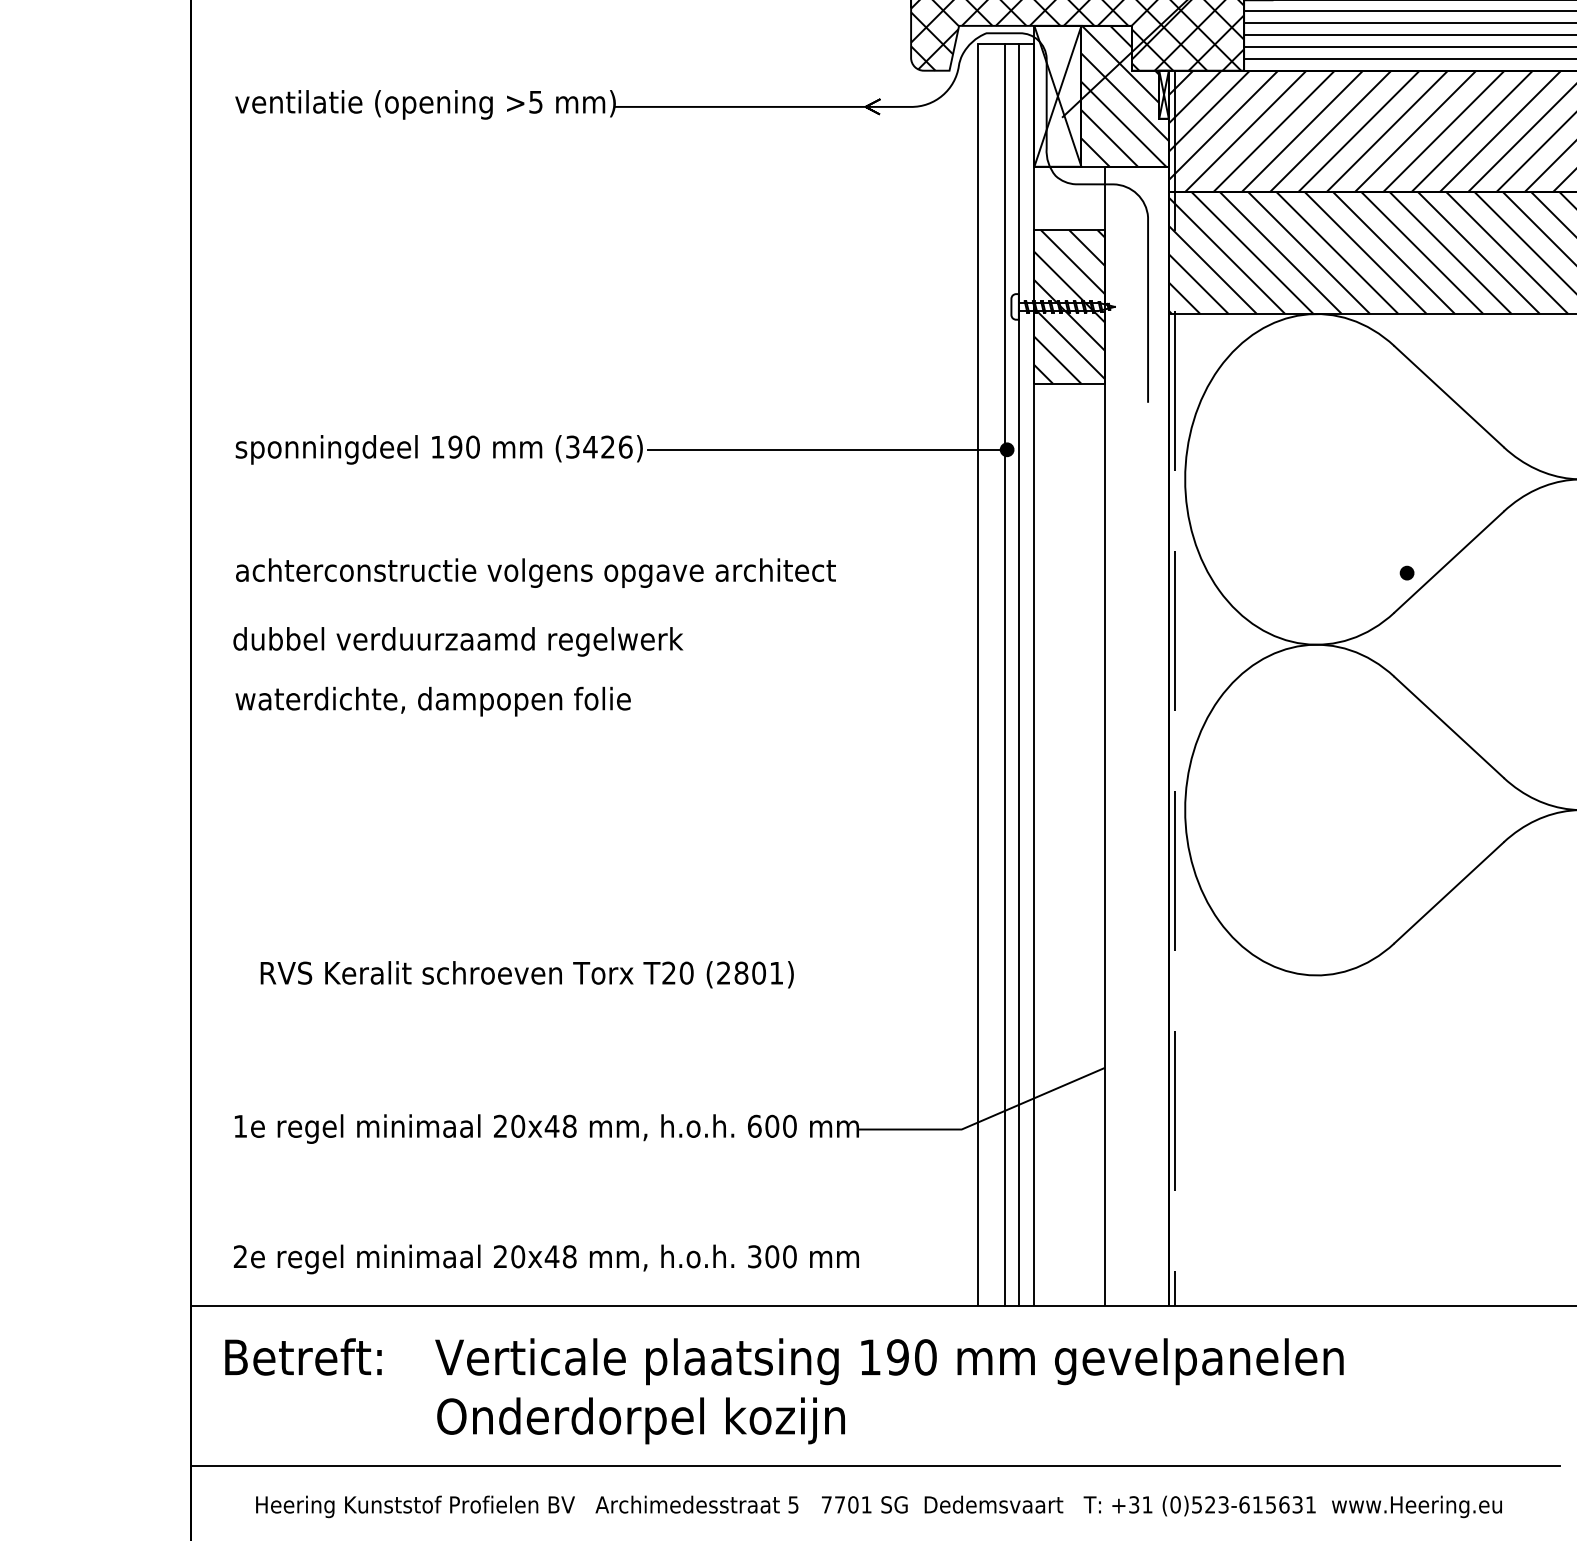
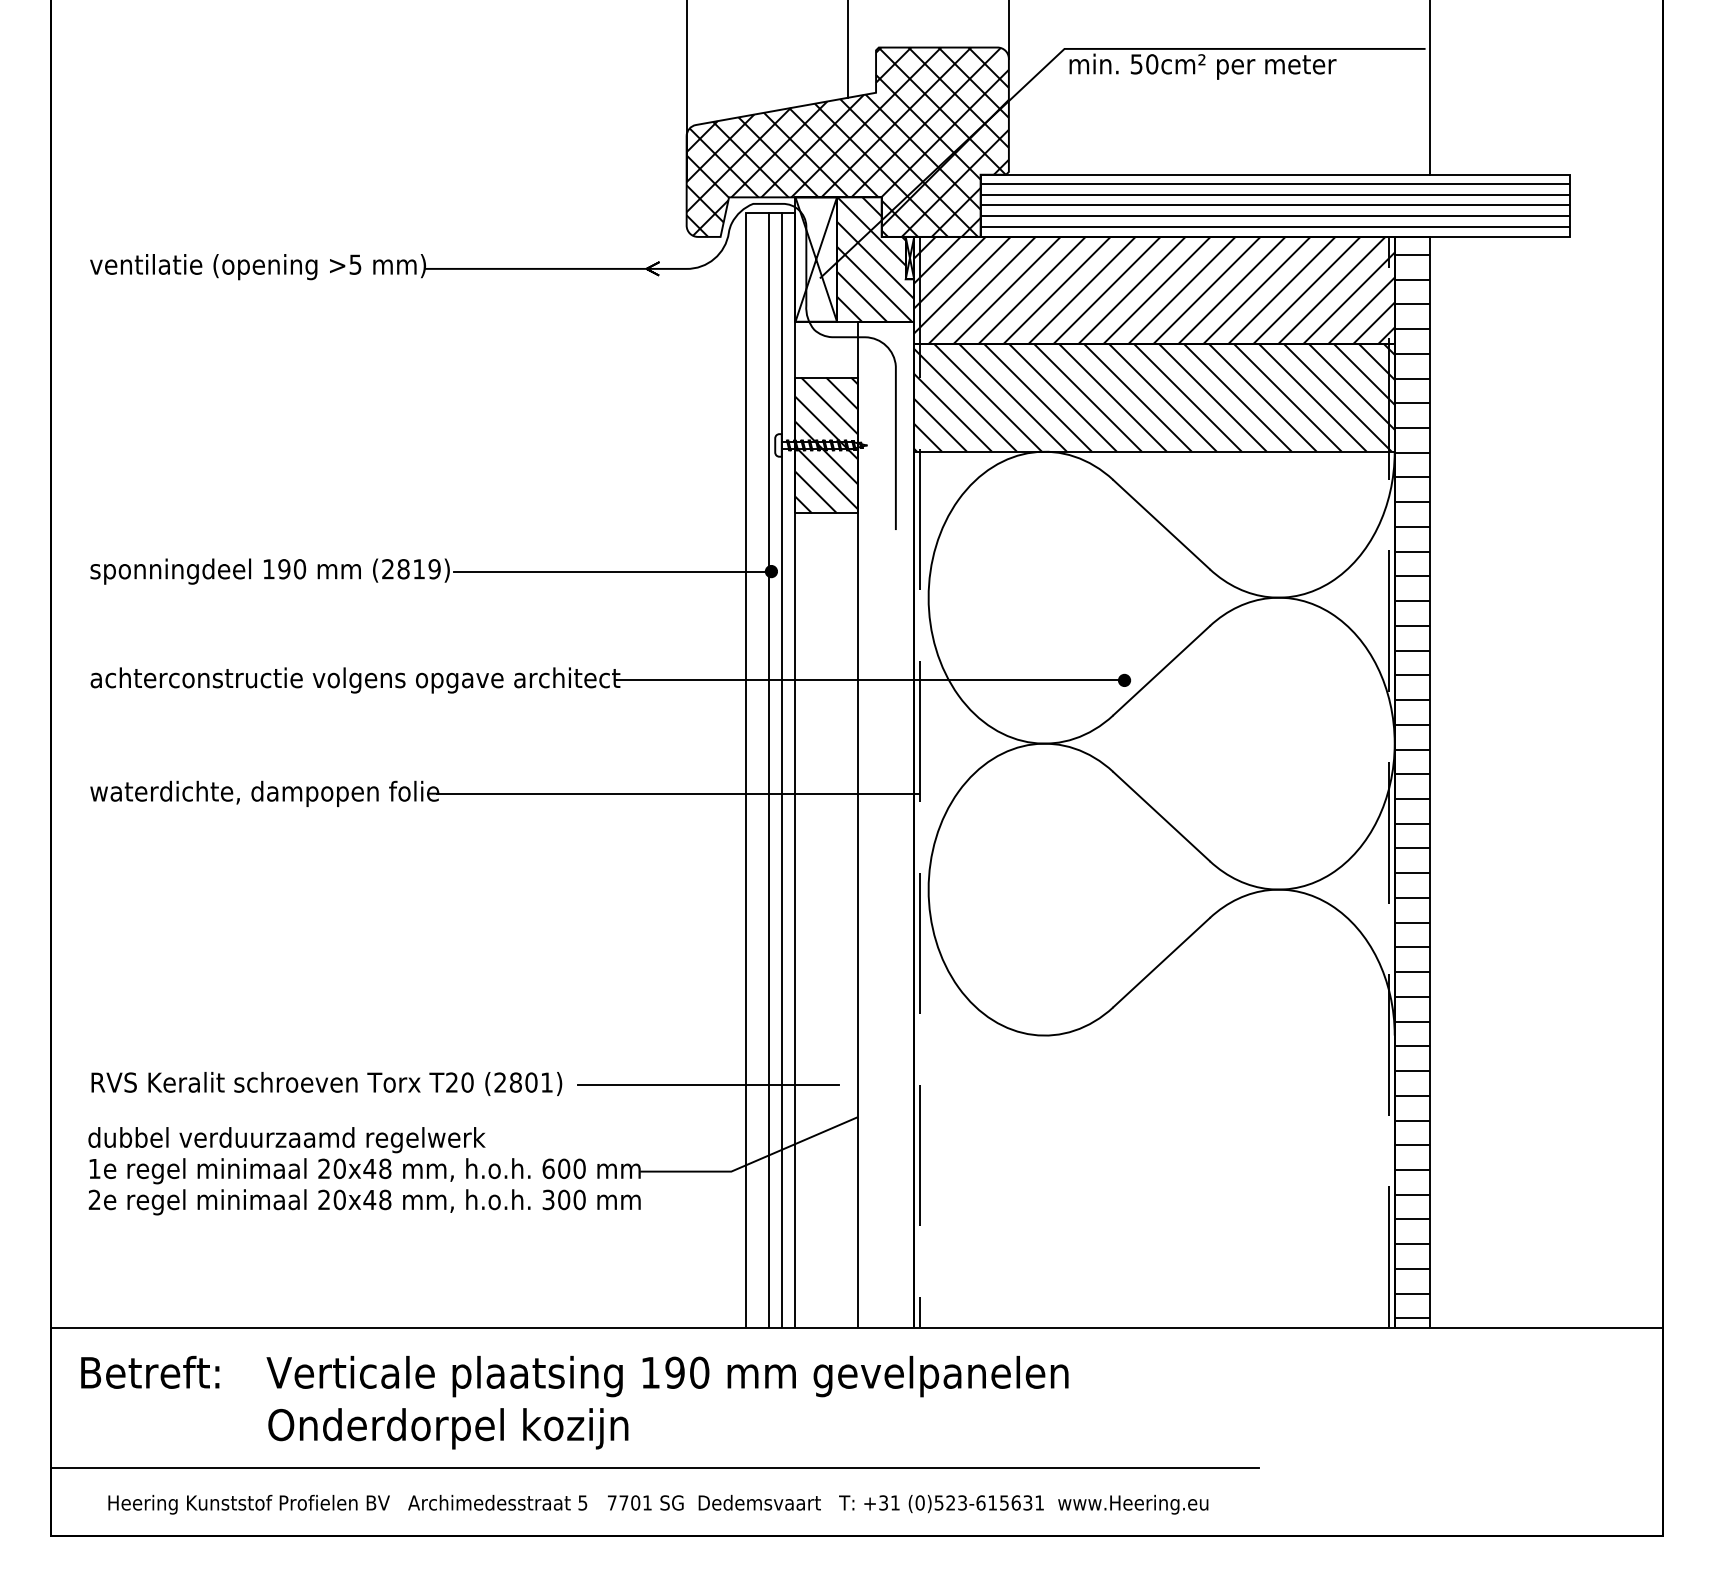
text: (599, 447) -> (411, 569), (3426) -> (2819)
line: (1119, 573) -> (870, 680), added
text: (457, 642) -> (286, 1140), moved
line: (900, 701) -> (677, 793), added
text: (526, 974) -> (326, 1083), moved
line: (934, 1030) -> (707, 1084), added
text: (546, 1259) -> (364, 1202), moved

